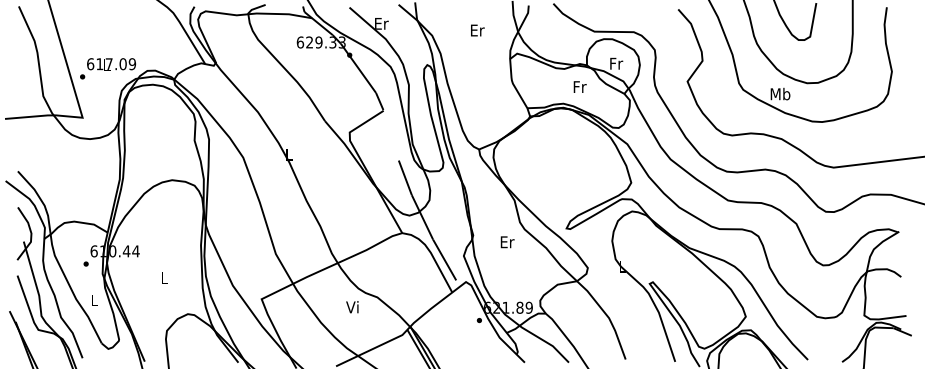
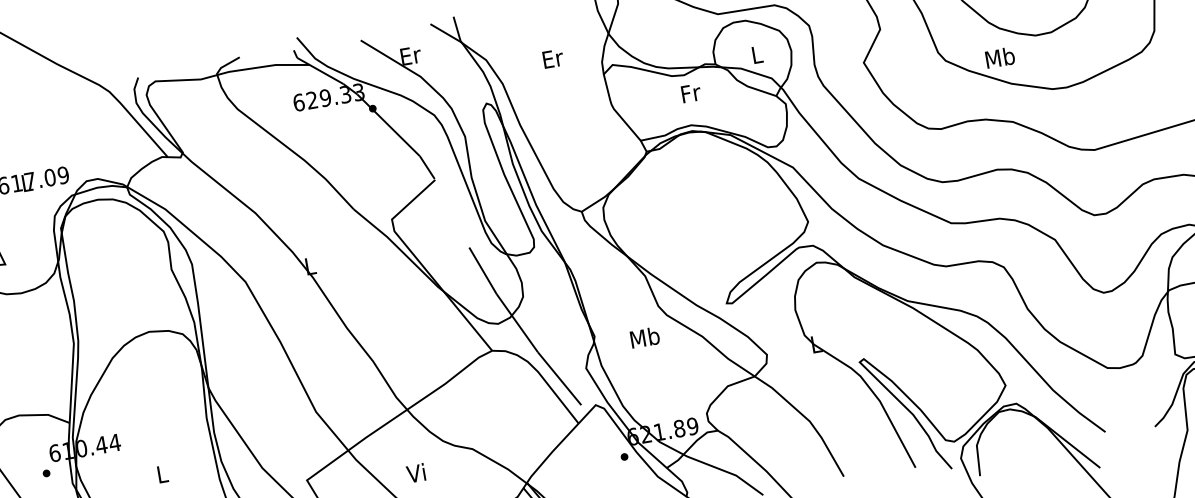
text: (477, 30) -> (552, 58), moved
text: (616, 63) -> (757, 54), Fr -> L
text: (579, 86) -> (690, 92), moved
text: (507, 241) -> (645, 336), Er -> Mb
text: (352, 307) -> (416, 473), moved

